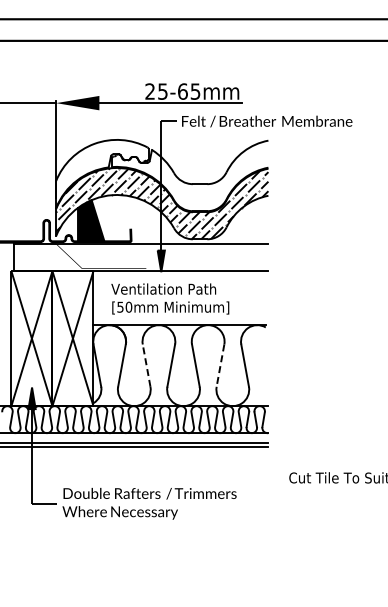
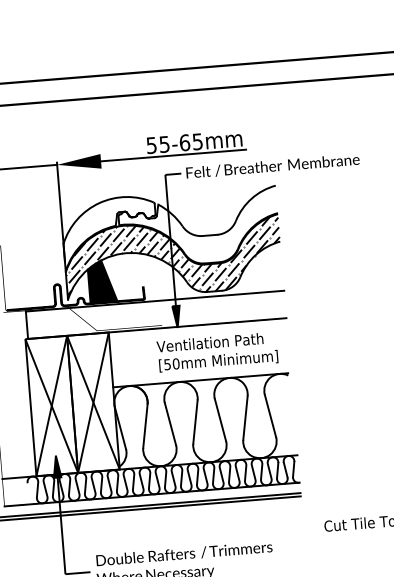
text: (149, 91) -> (150, 145), 25-65mm -> 55-65mm
text: (170, 298) -> (217, 351), moved
line: (146, 365) -> (170, 423), dashed -> solid
line: (220, 366) -> (245, 418), dashed -> solid

